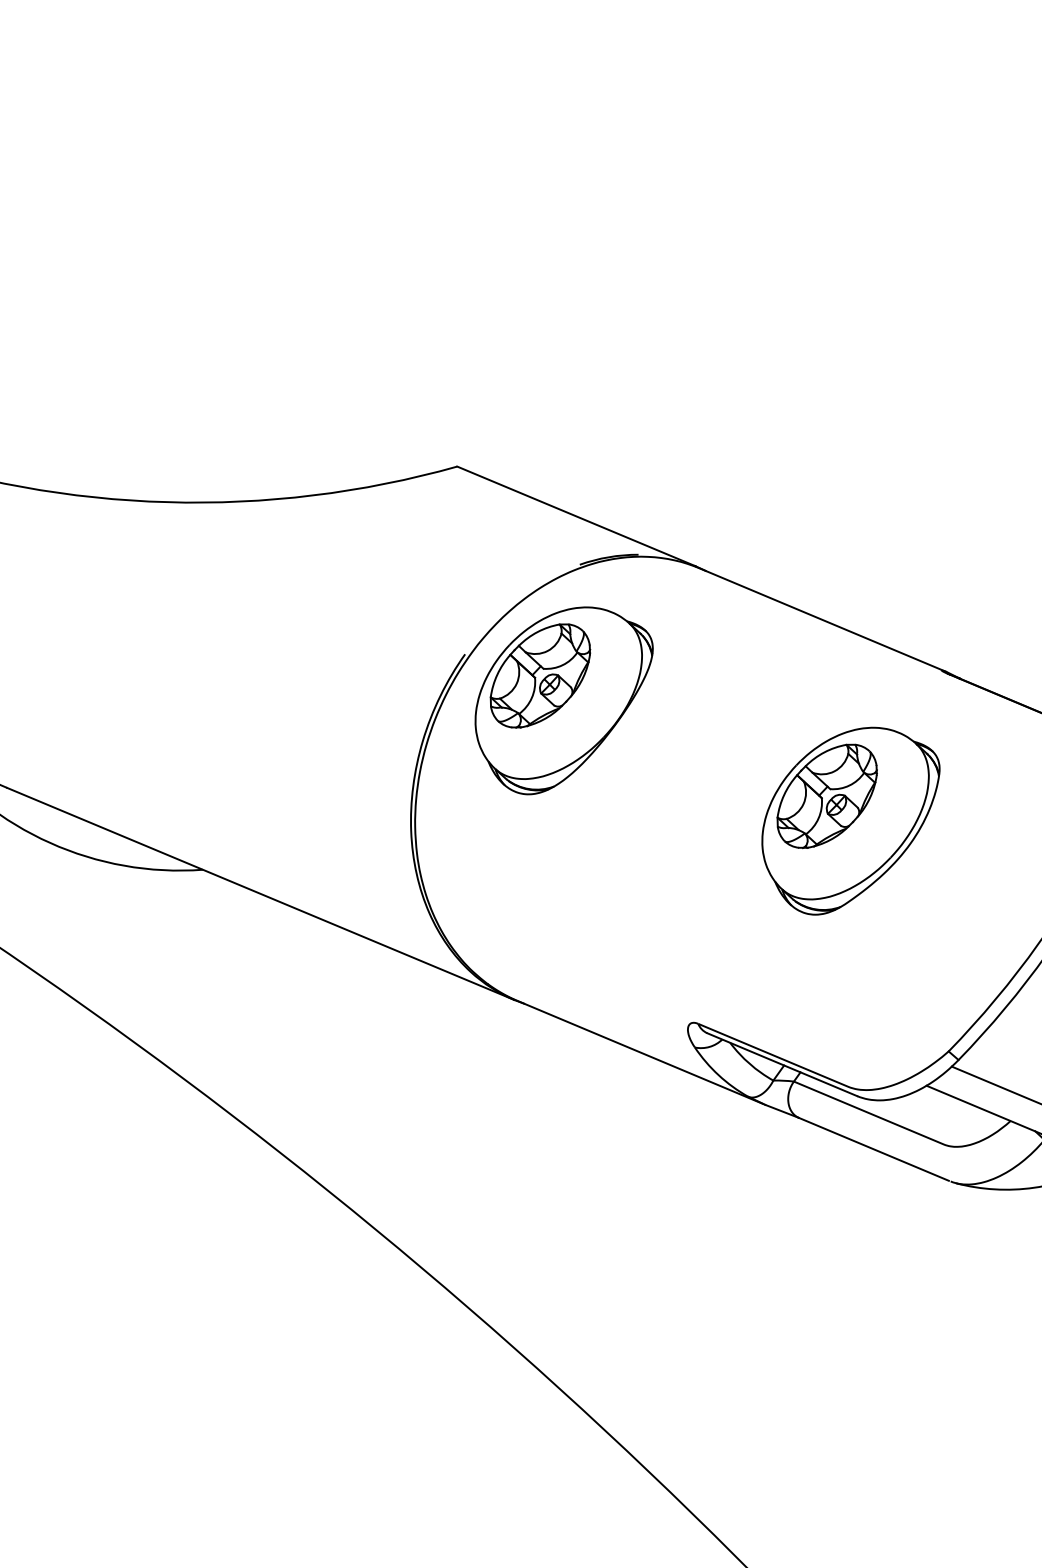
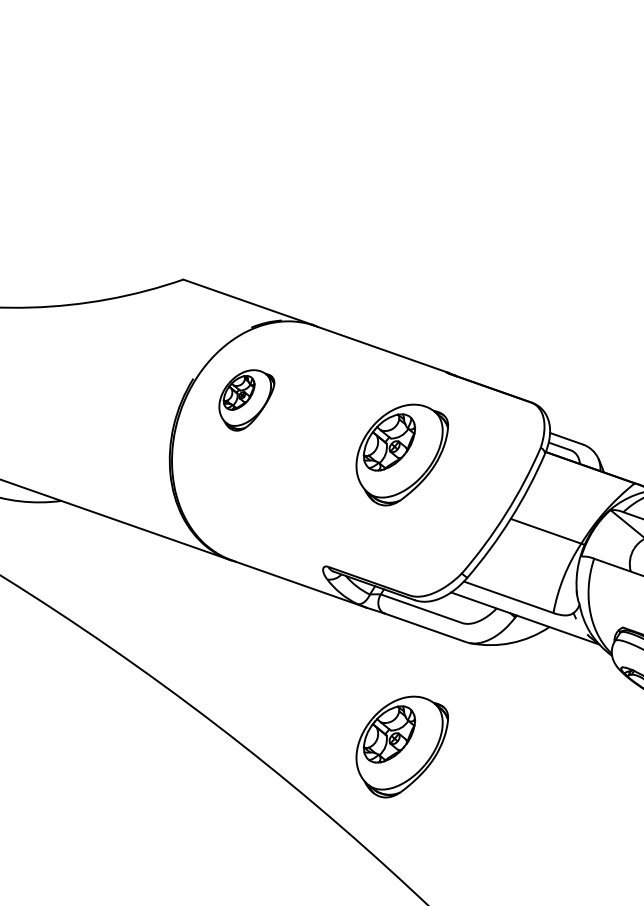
part: (562, 701) -> (246, 400), size x0.6
part: (817, 1370) -> (402, 746), added

